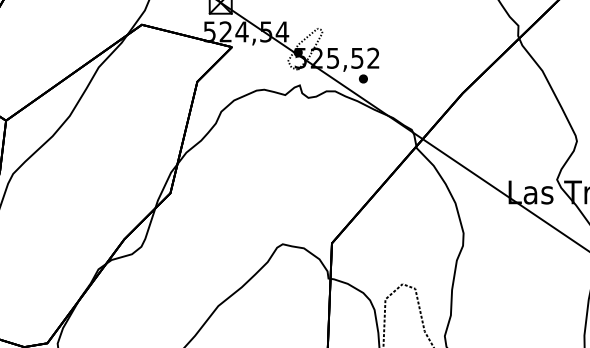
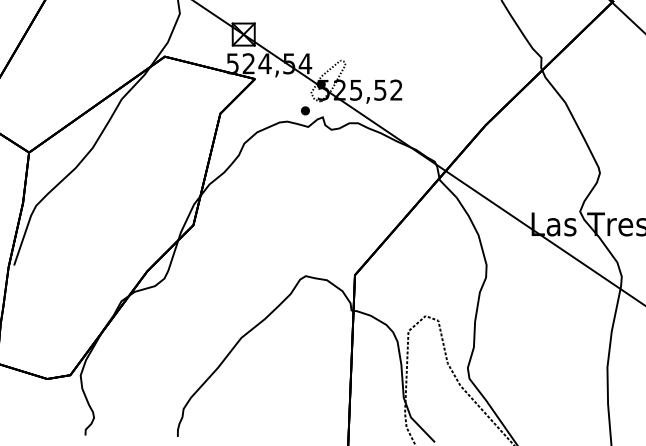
part: (363, 78) -> (305, 110), moved

